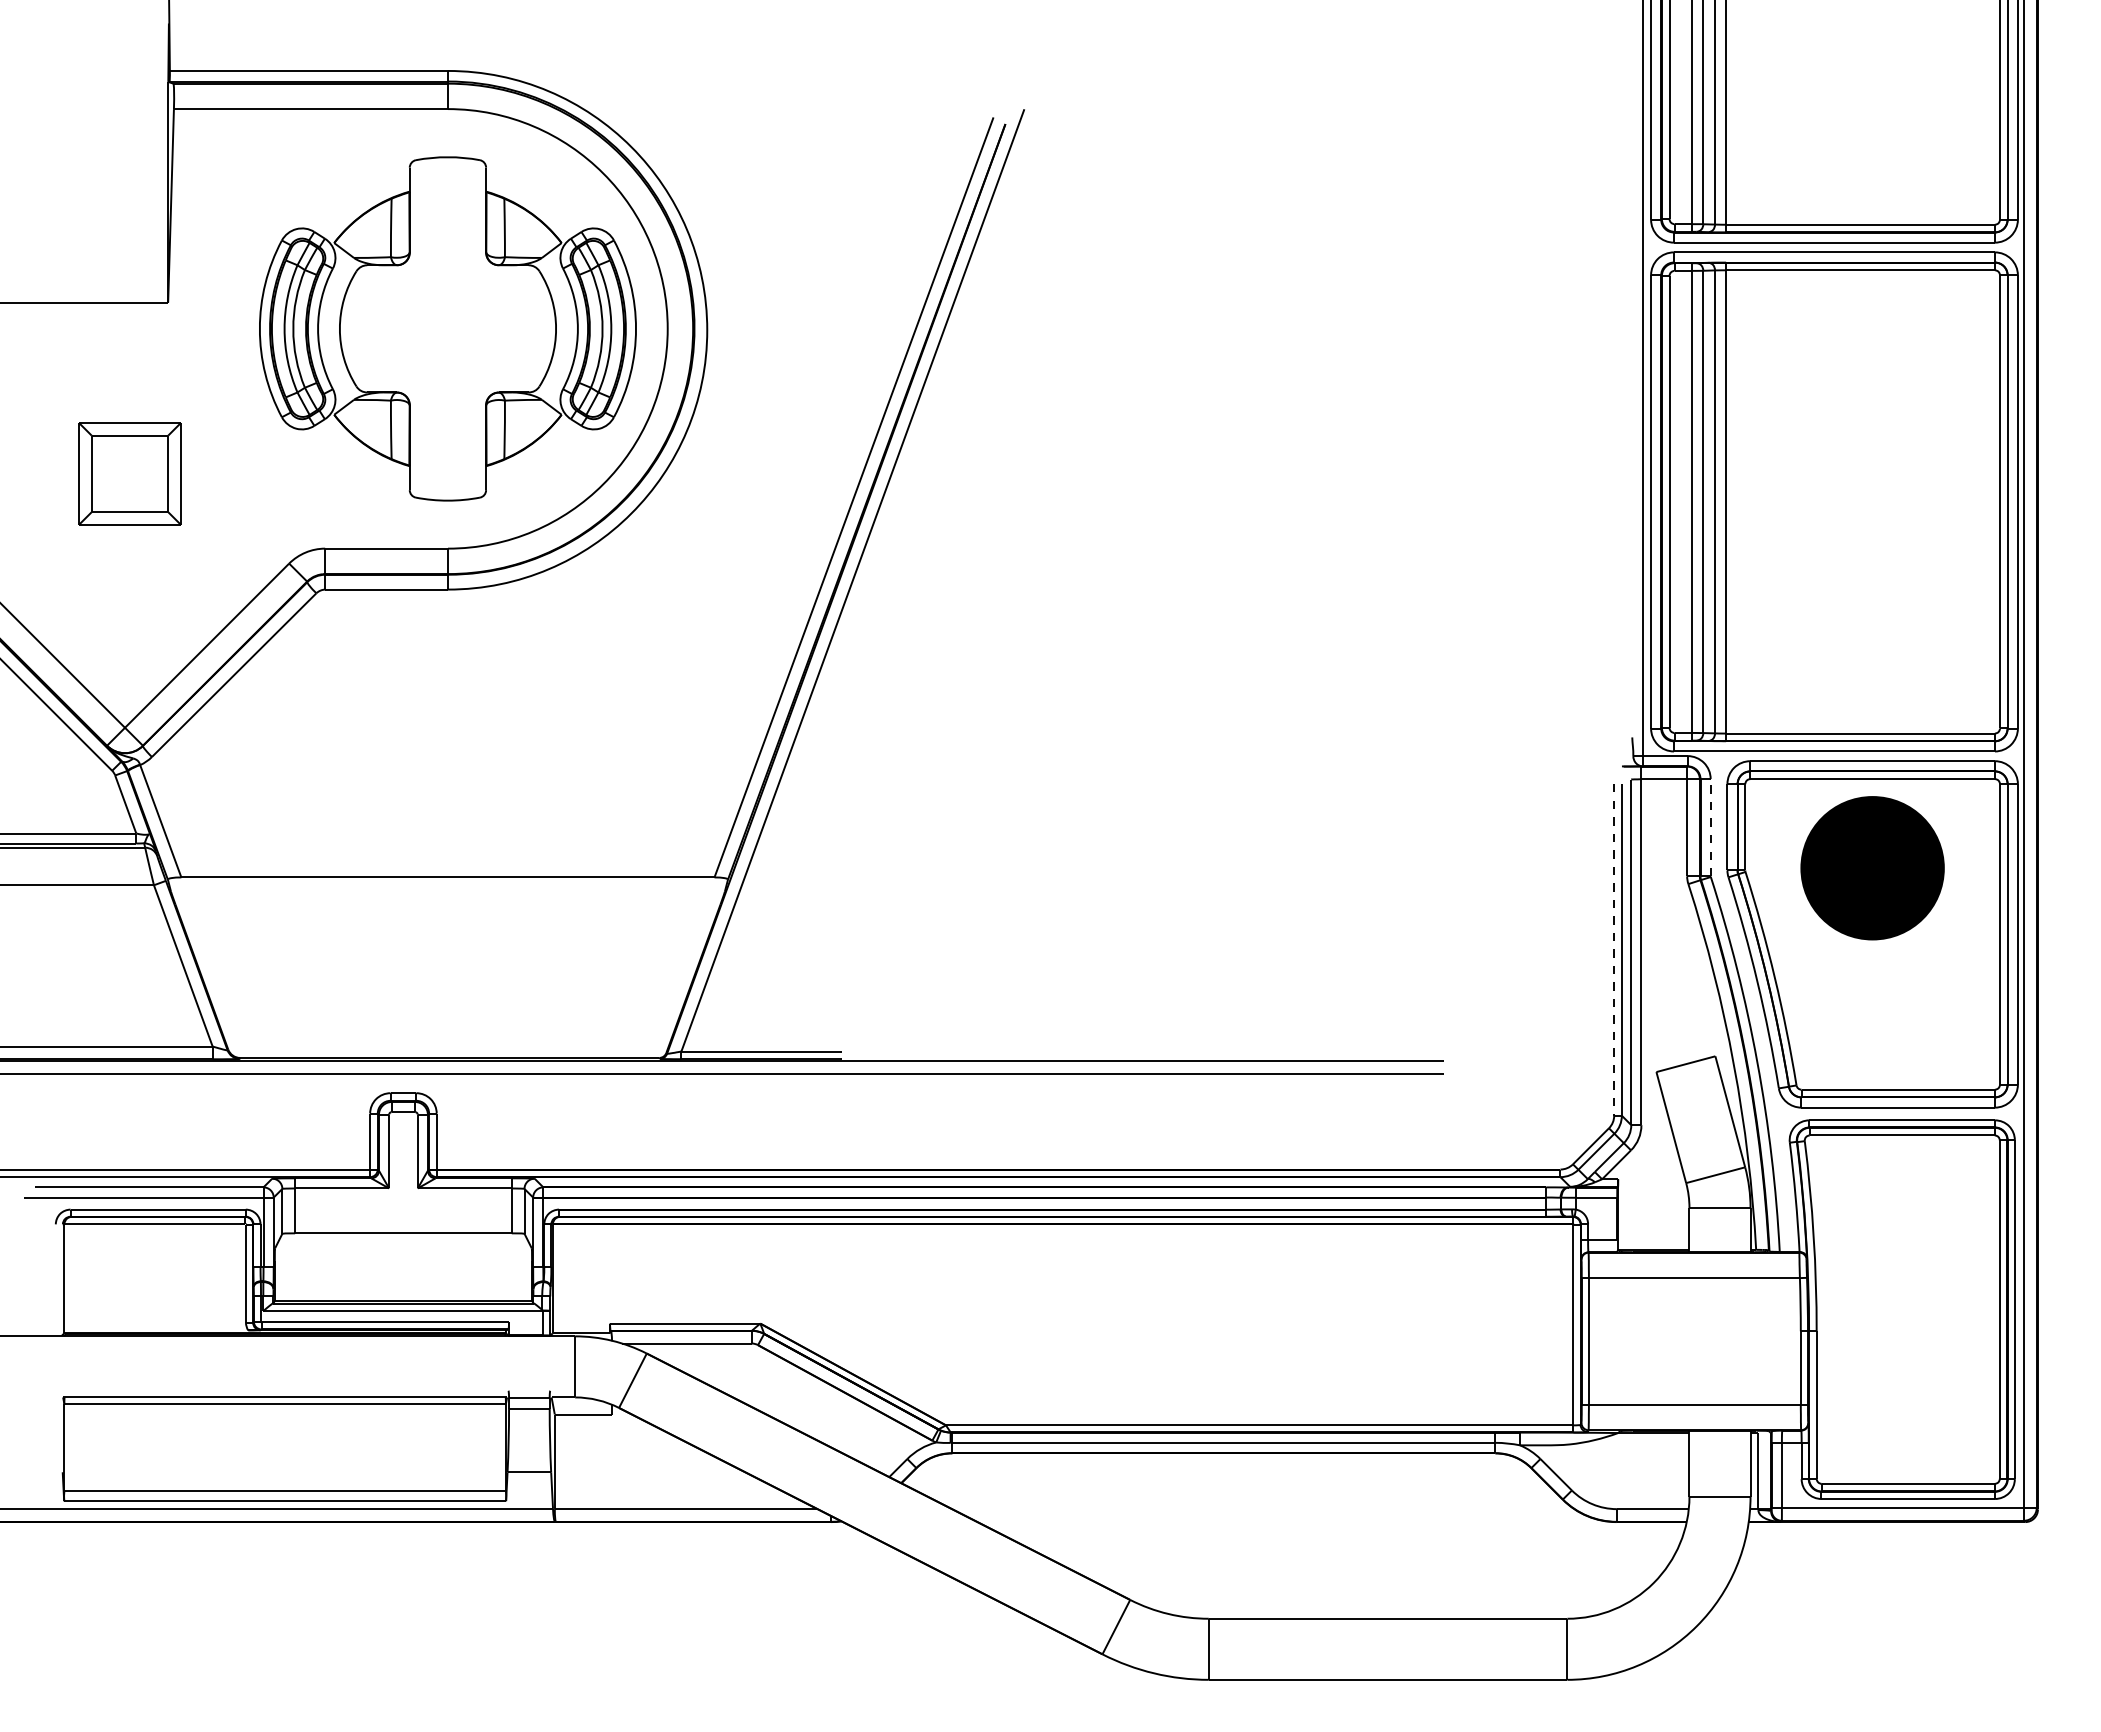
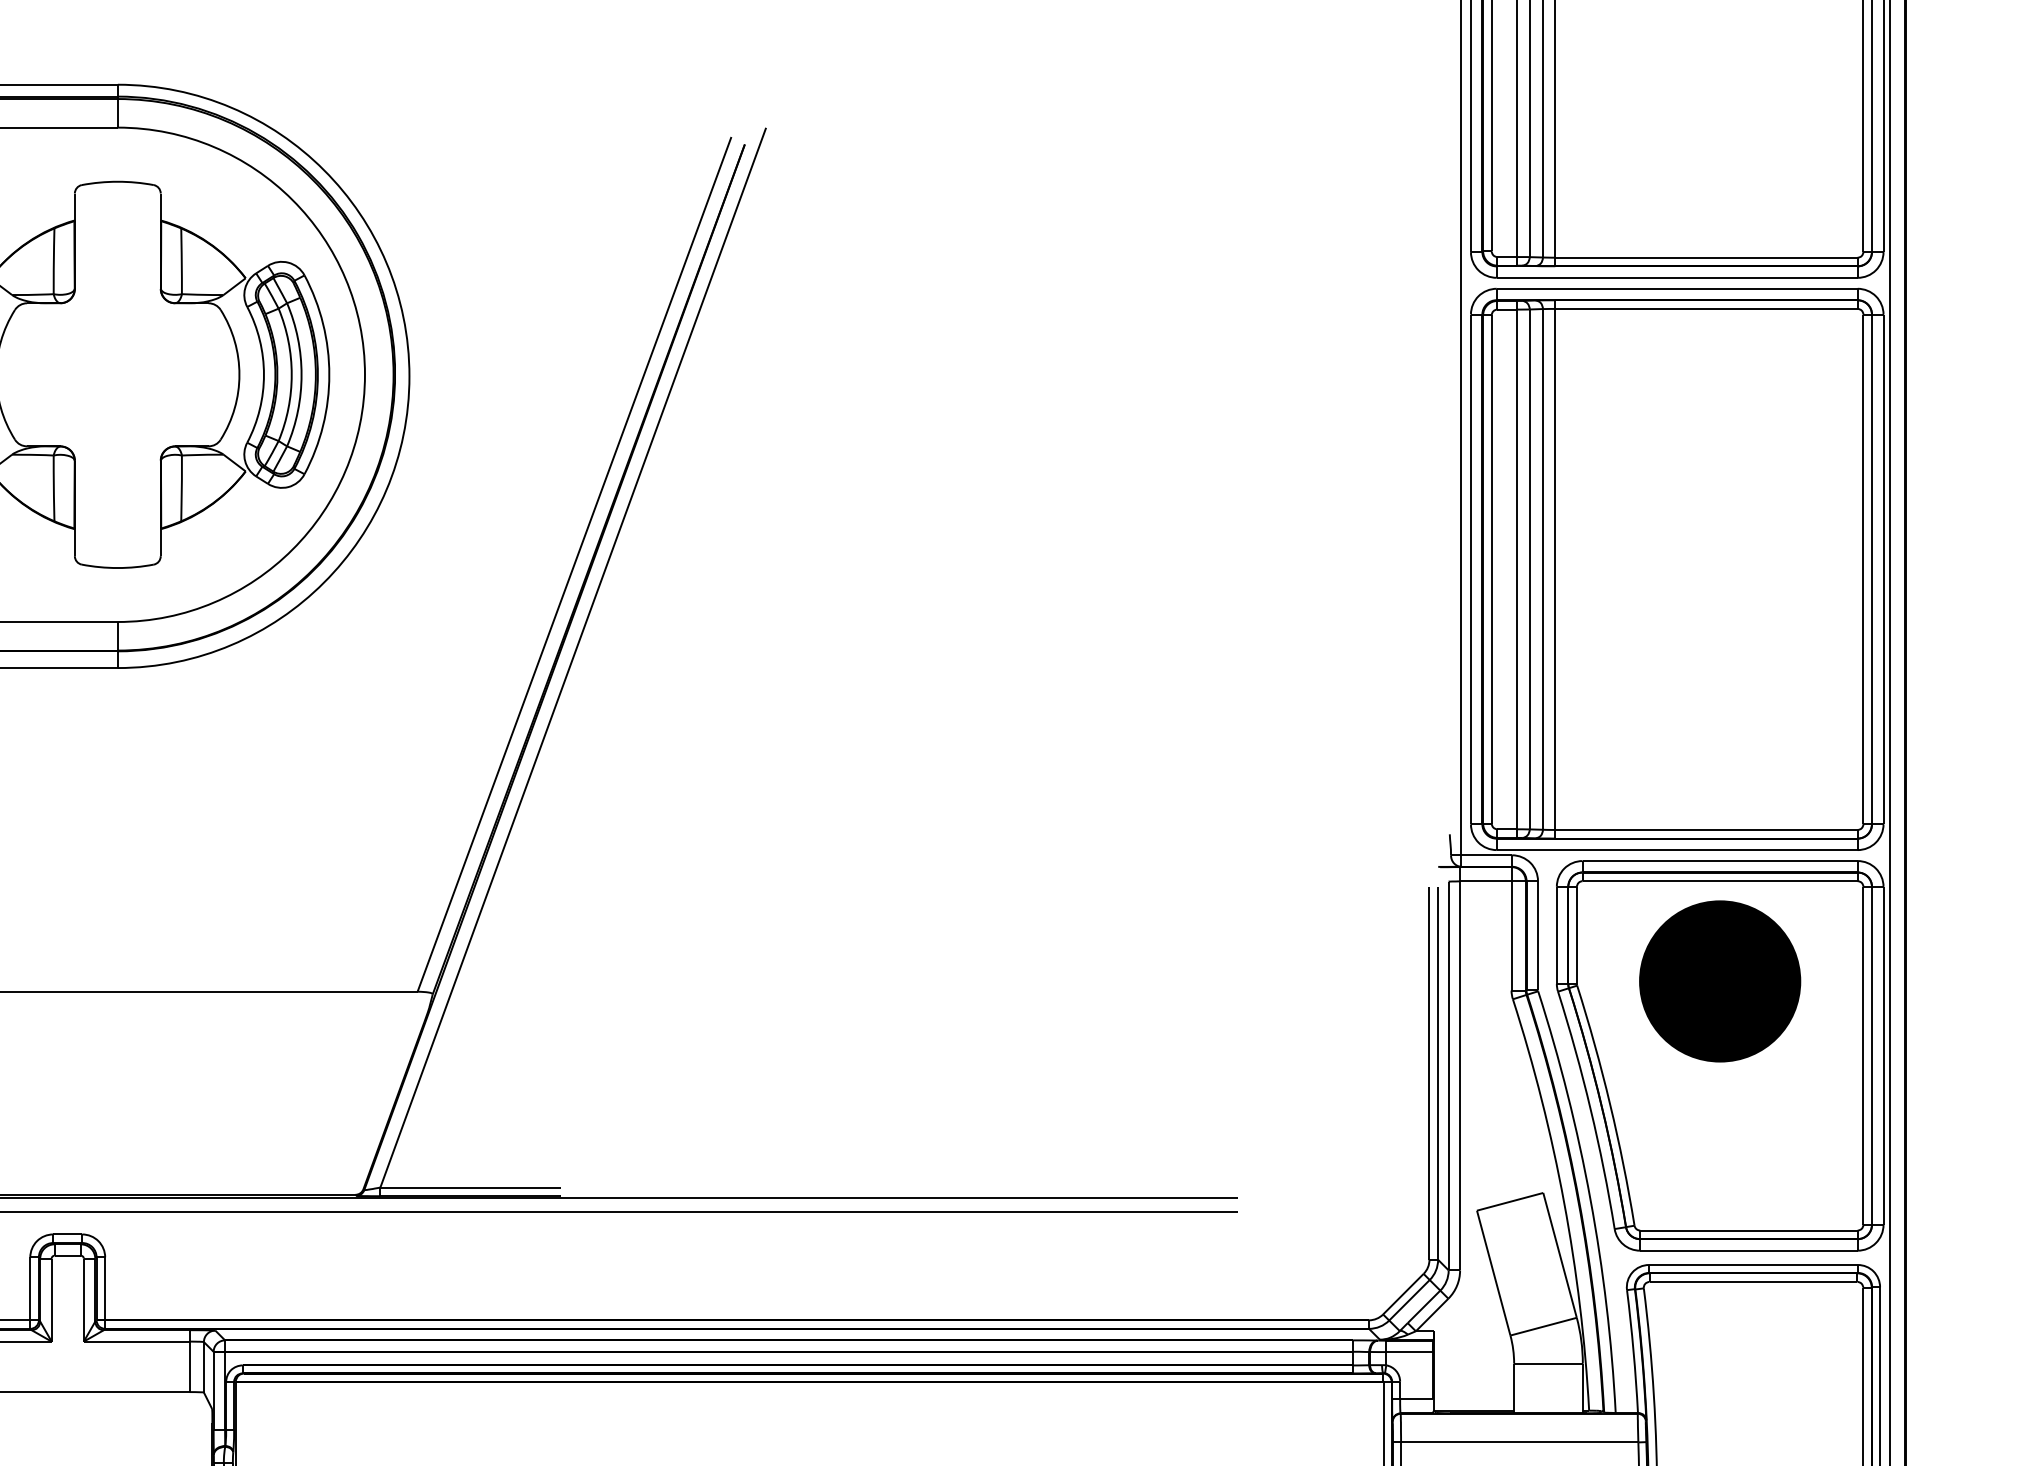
line: (1710, 827) -> (1537, 935), dashed -> solid
line: (1614, 949) -> (1429, 1072), dashed -> solid

